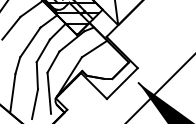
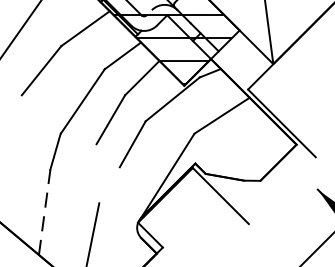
line: (36, 75) -> (96, 173), removed
line: (121, 83) -> (280, 190), removed
line: (49, 92) -> (124, 210), removed
line: (12, 93) -> (43, 212), solid -> dashed

